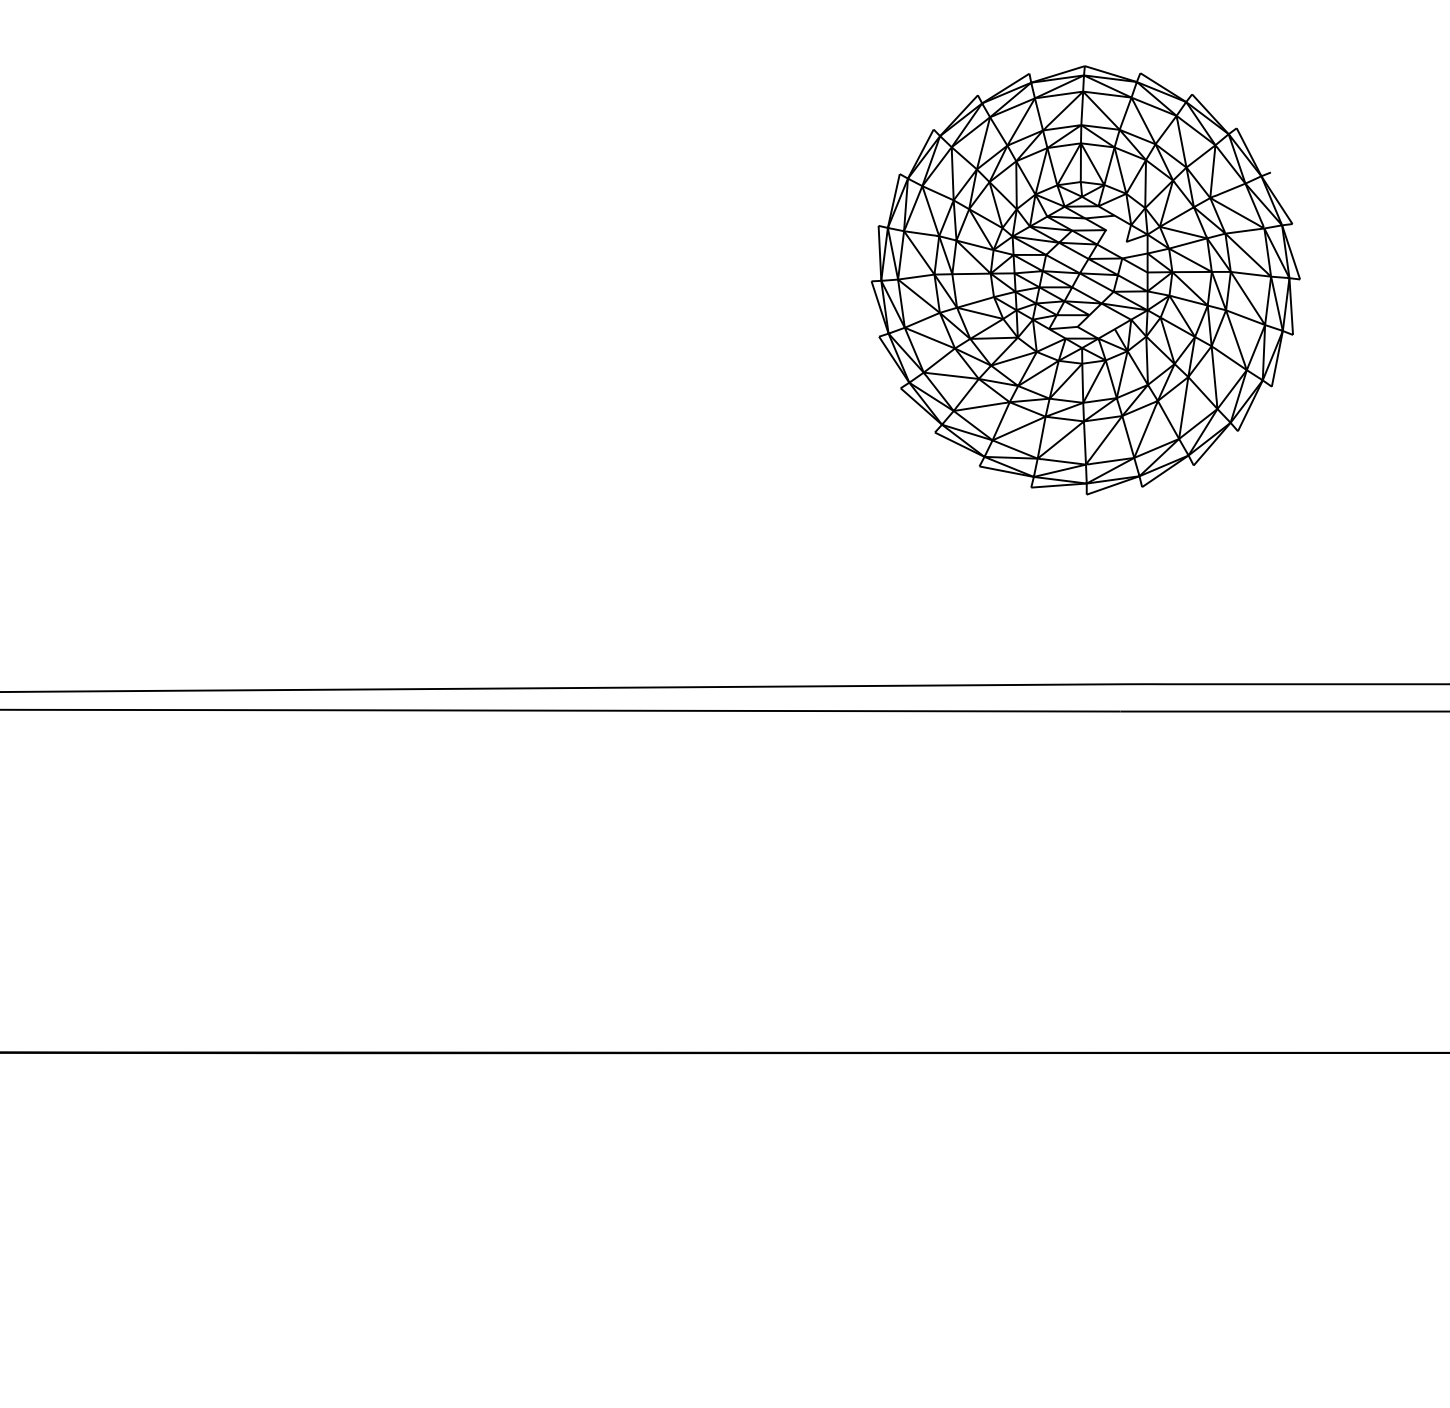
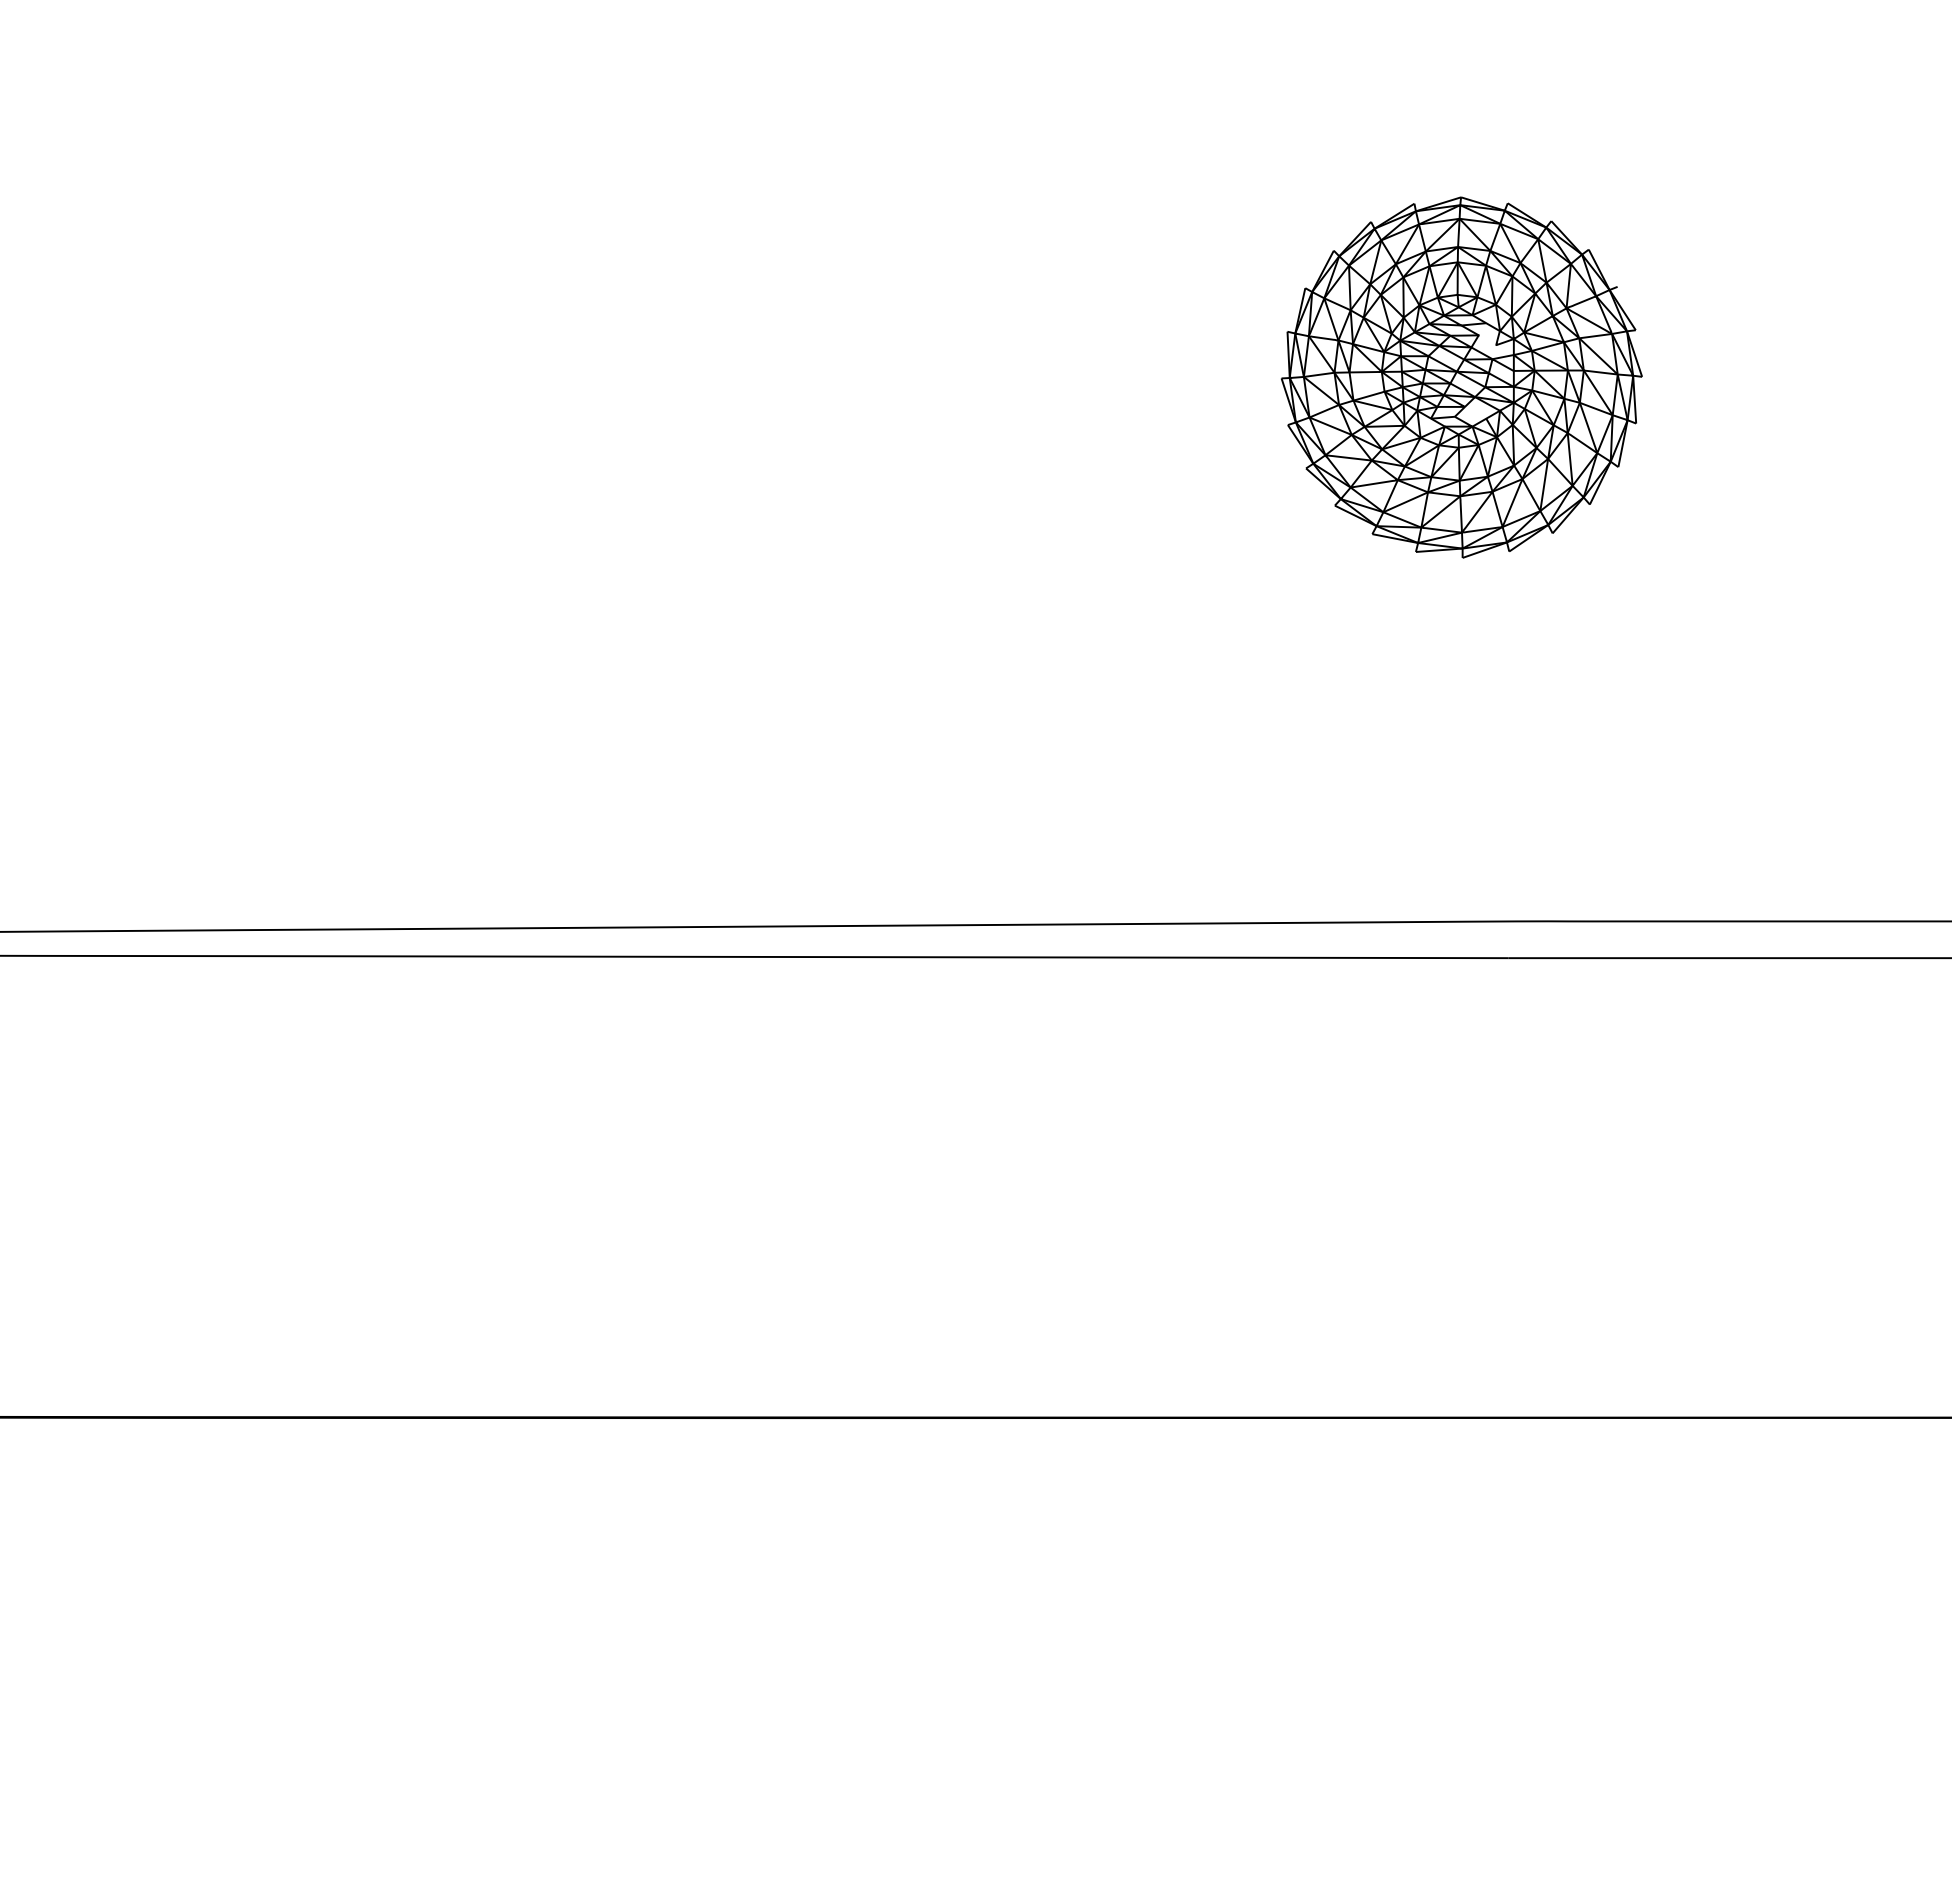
part: (1085, 280) -> (1461, 377), size x0.62

